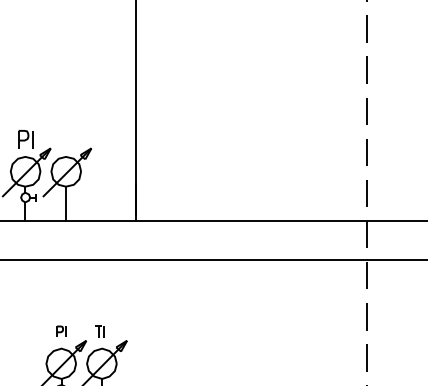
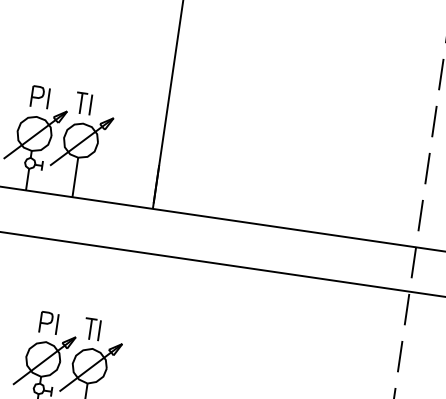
part: (63, 139) -> (83, 103), added
part: (61, 331) -> (48, 322), size x1.67
part: (99, 331) -> (92, 328), size x1.43

